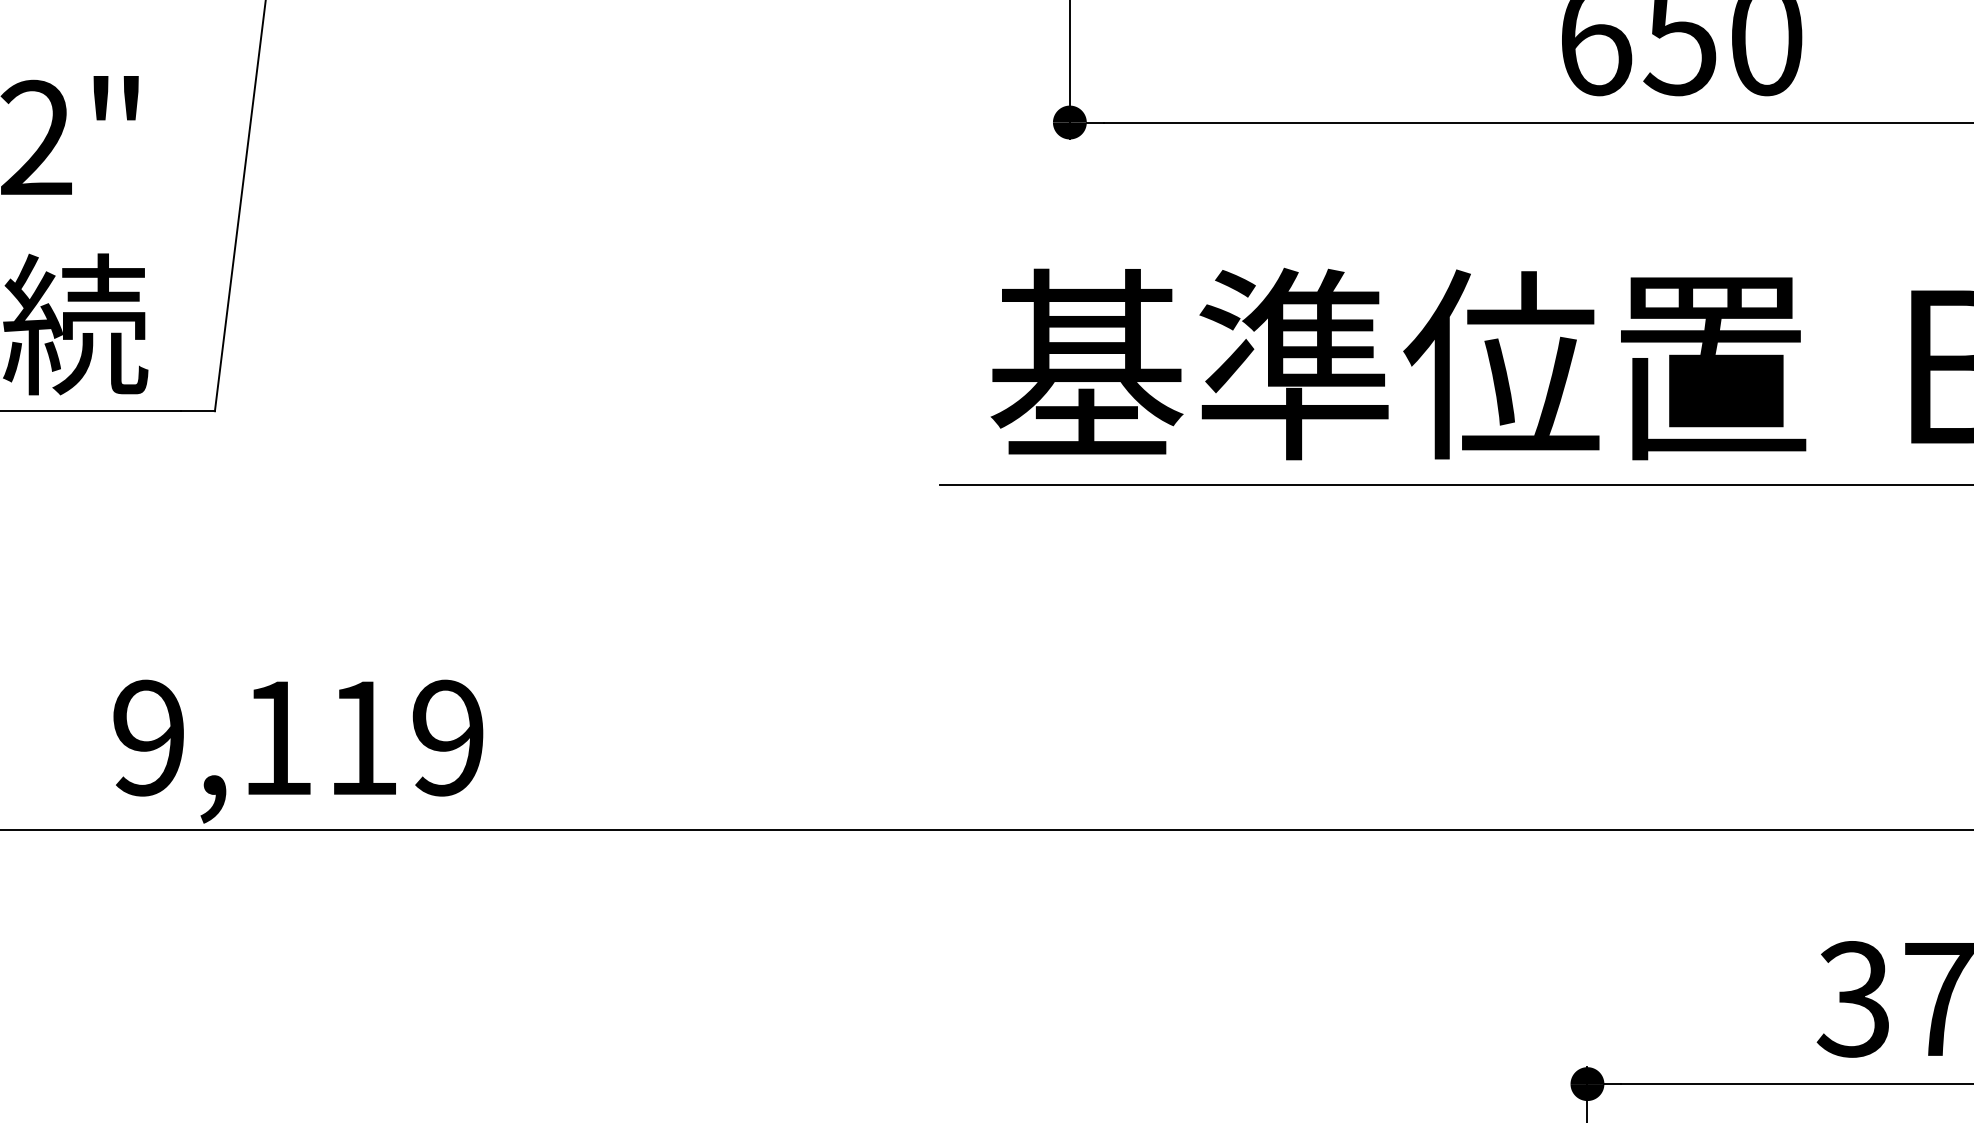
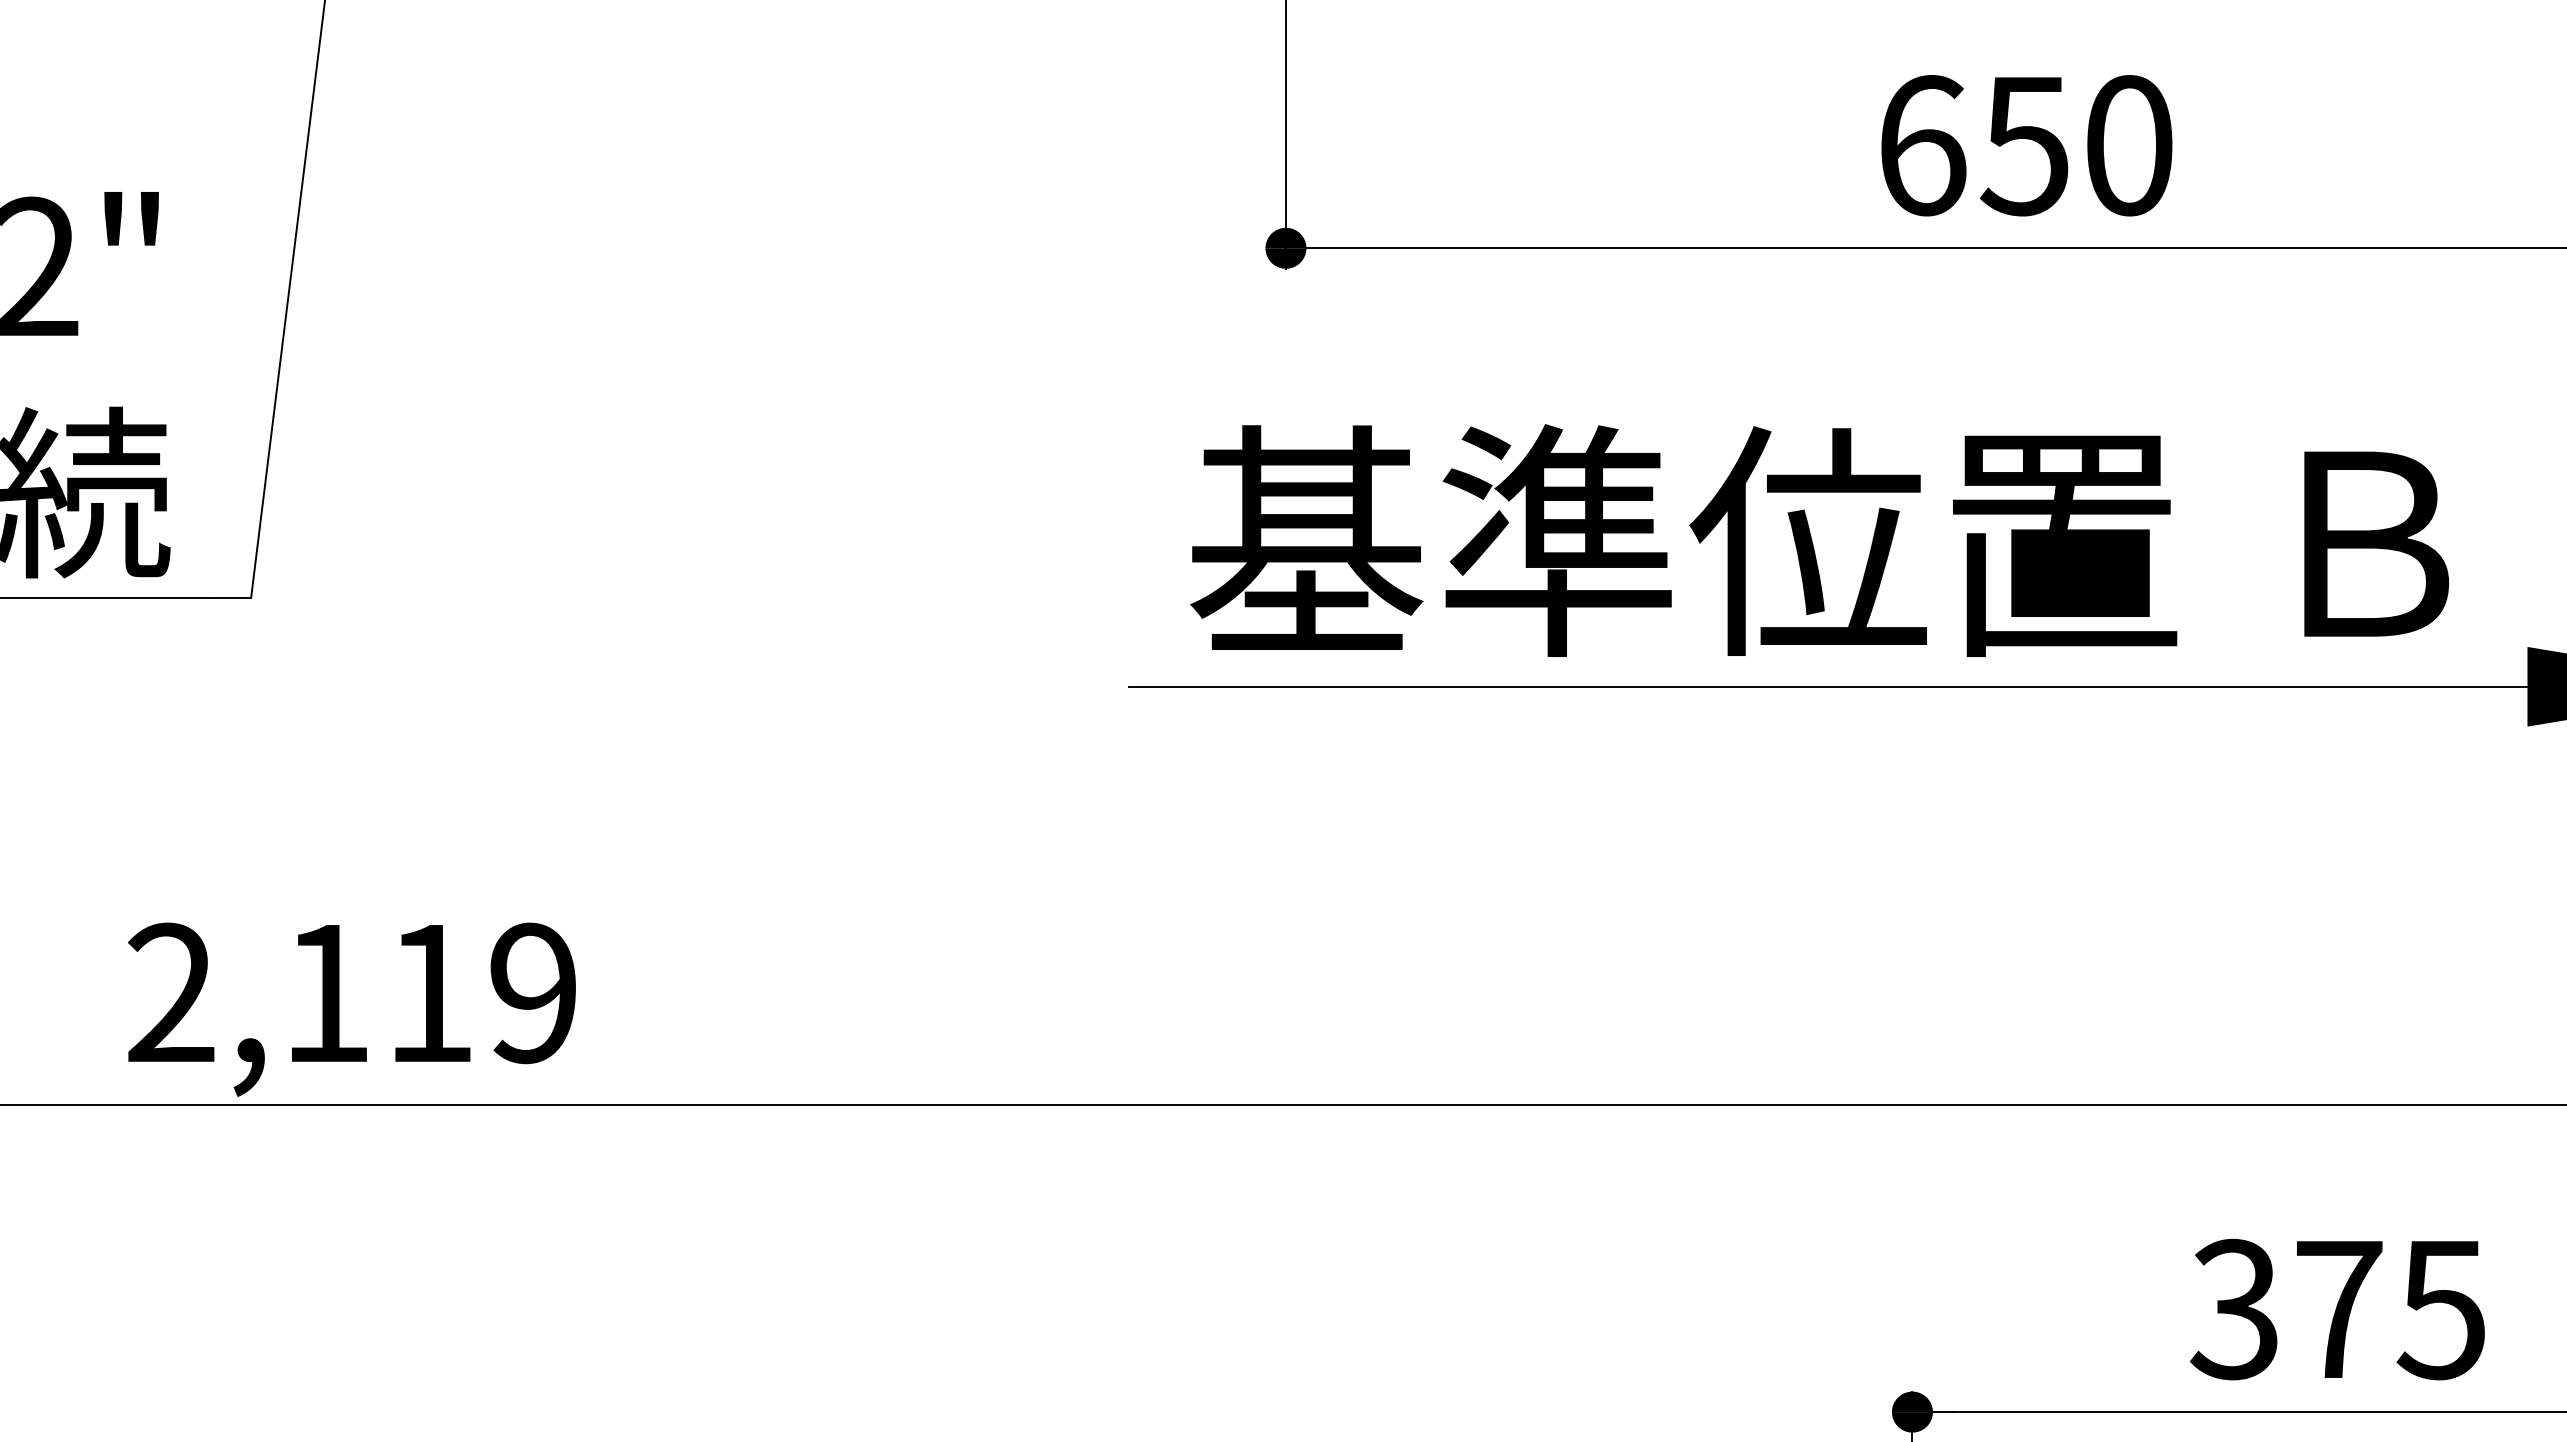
text: (148, 738) -> (170, 993), 9,119 -> 2,119

